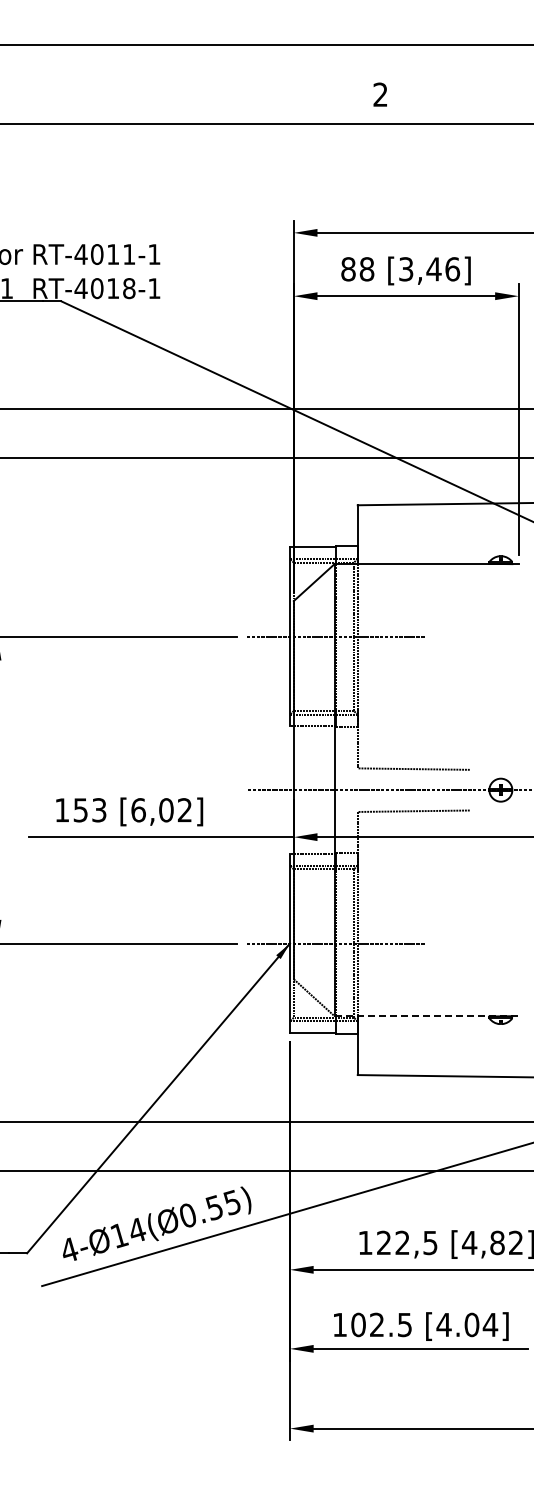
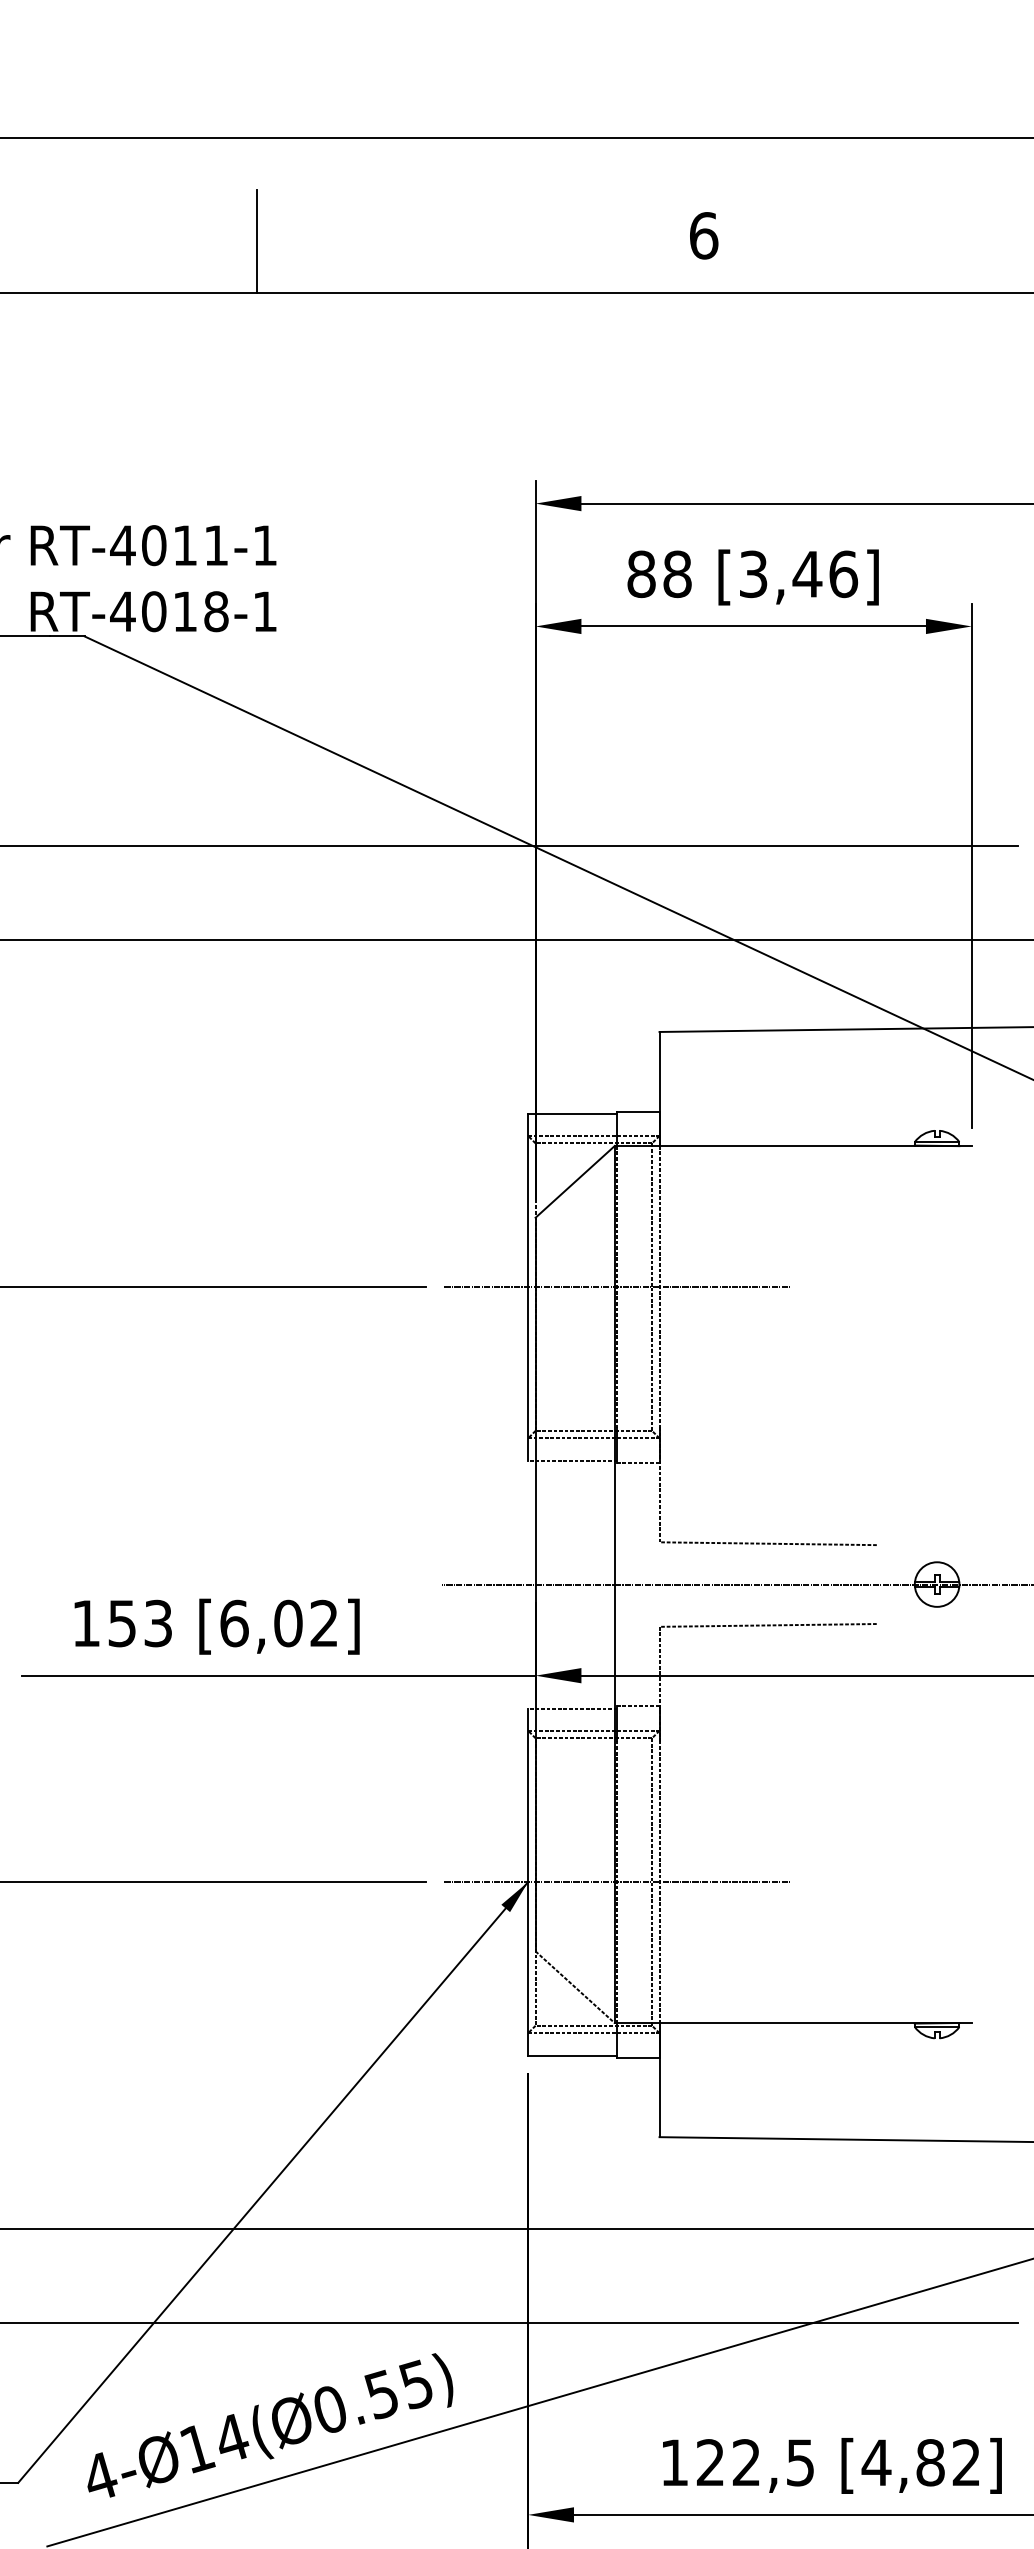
text: (380, 94) -> (703, 235), 2 -> 6
line: (150, 97) -> (257, 241), added
line: (427, 1016) -> (794, 2023), dashed -> solid

